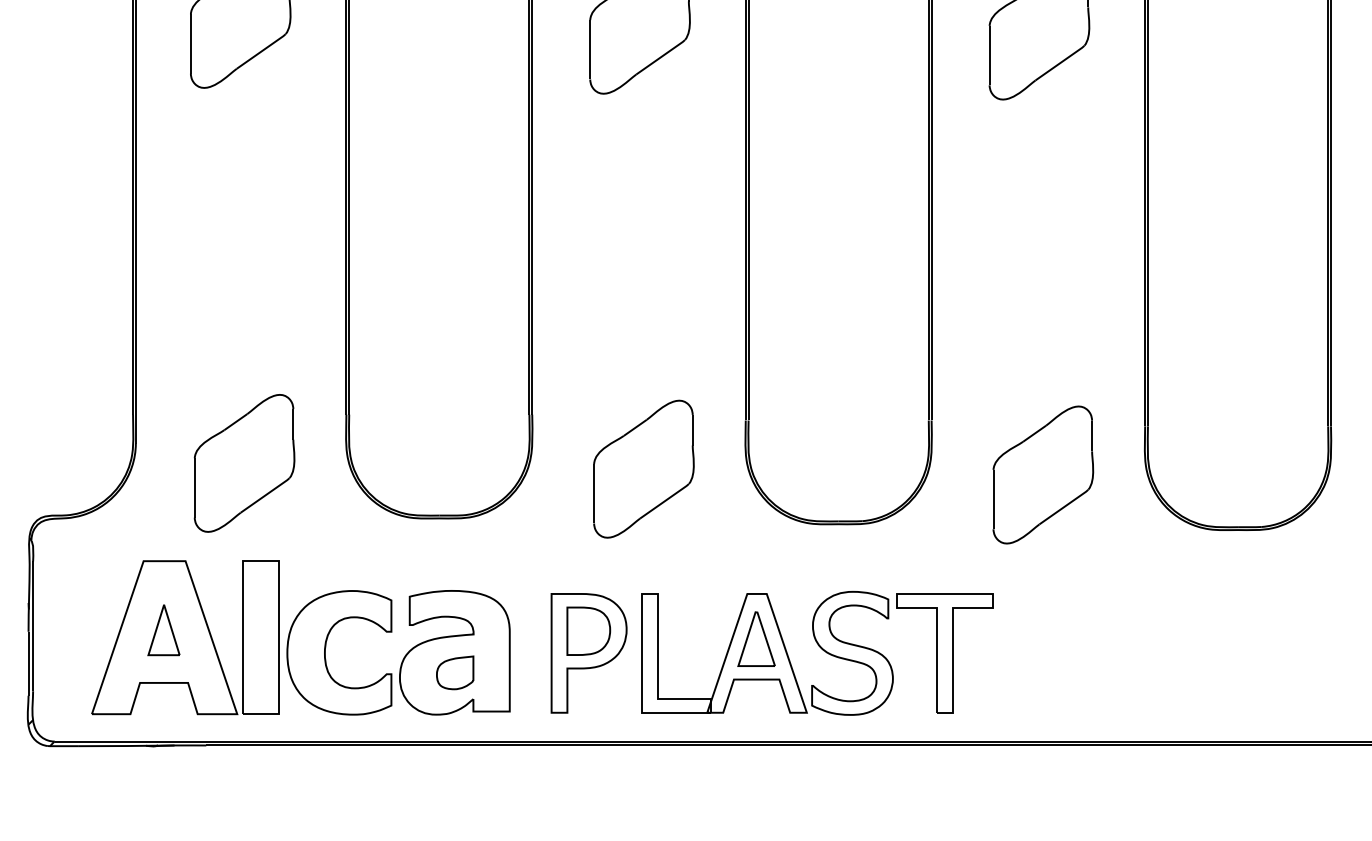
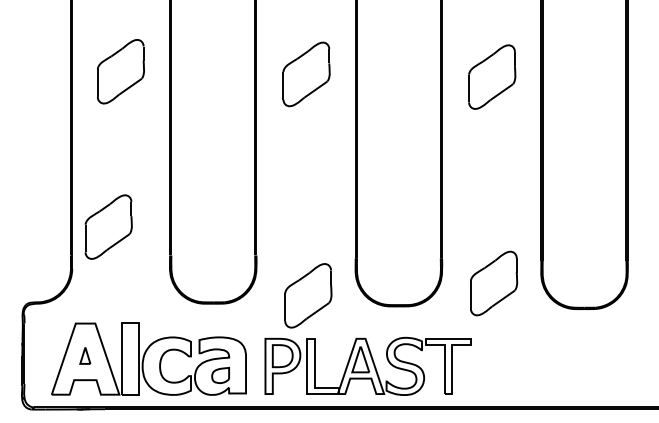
part: (244, 462) -> (108, 226), moved
part: (644, 468) -> (308, 295), moved
part: (164, 629) -> (85, 355), size x0.7

